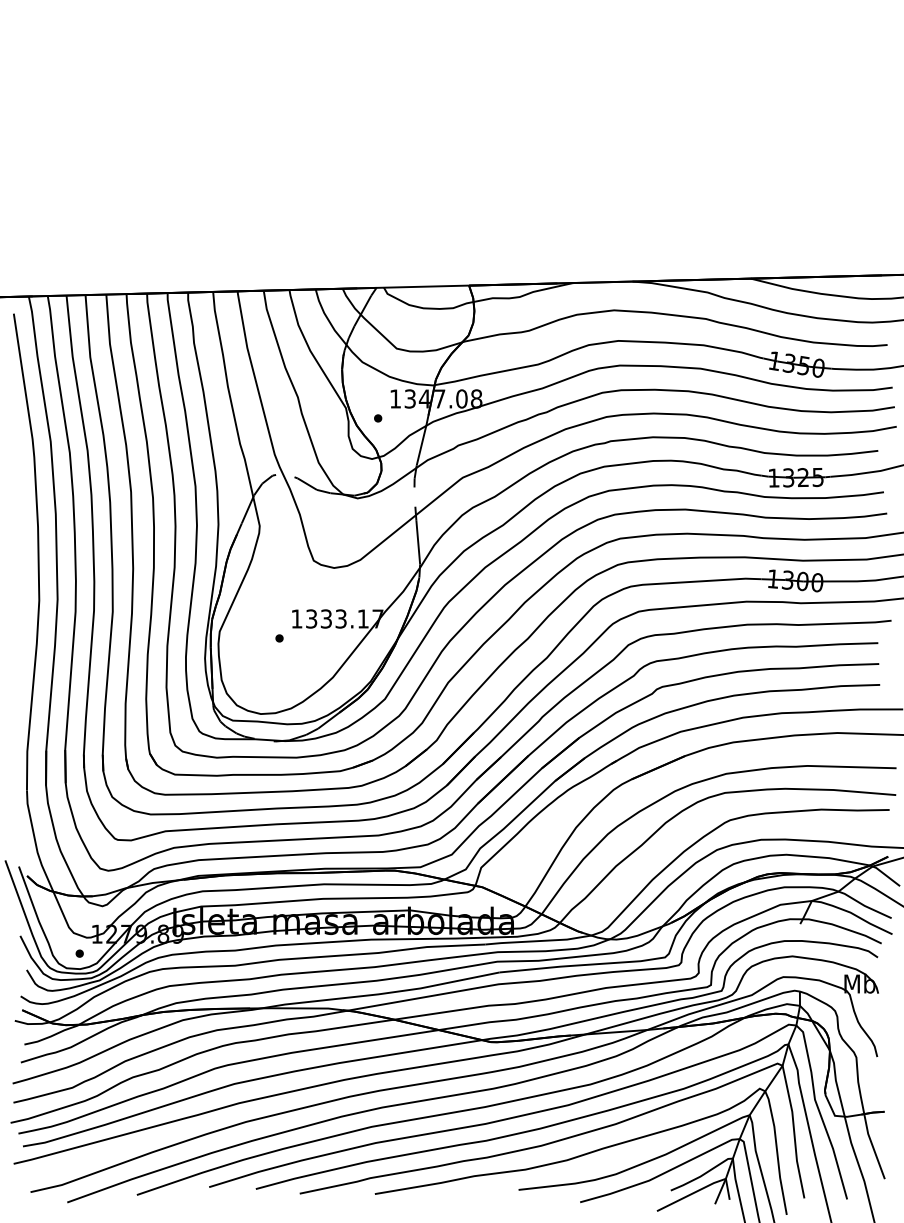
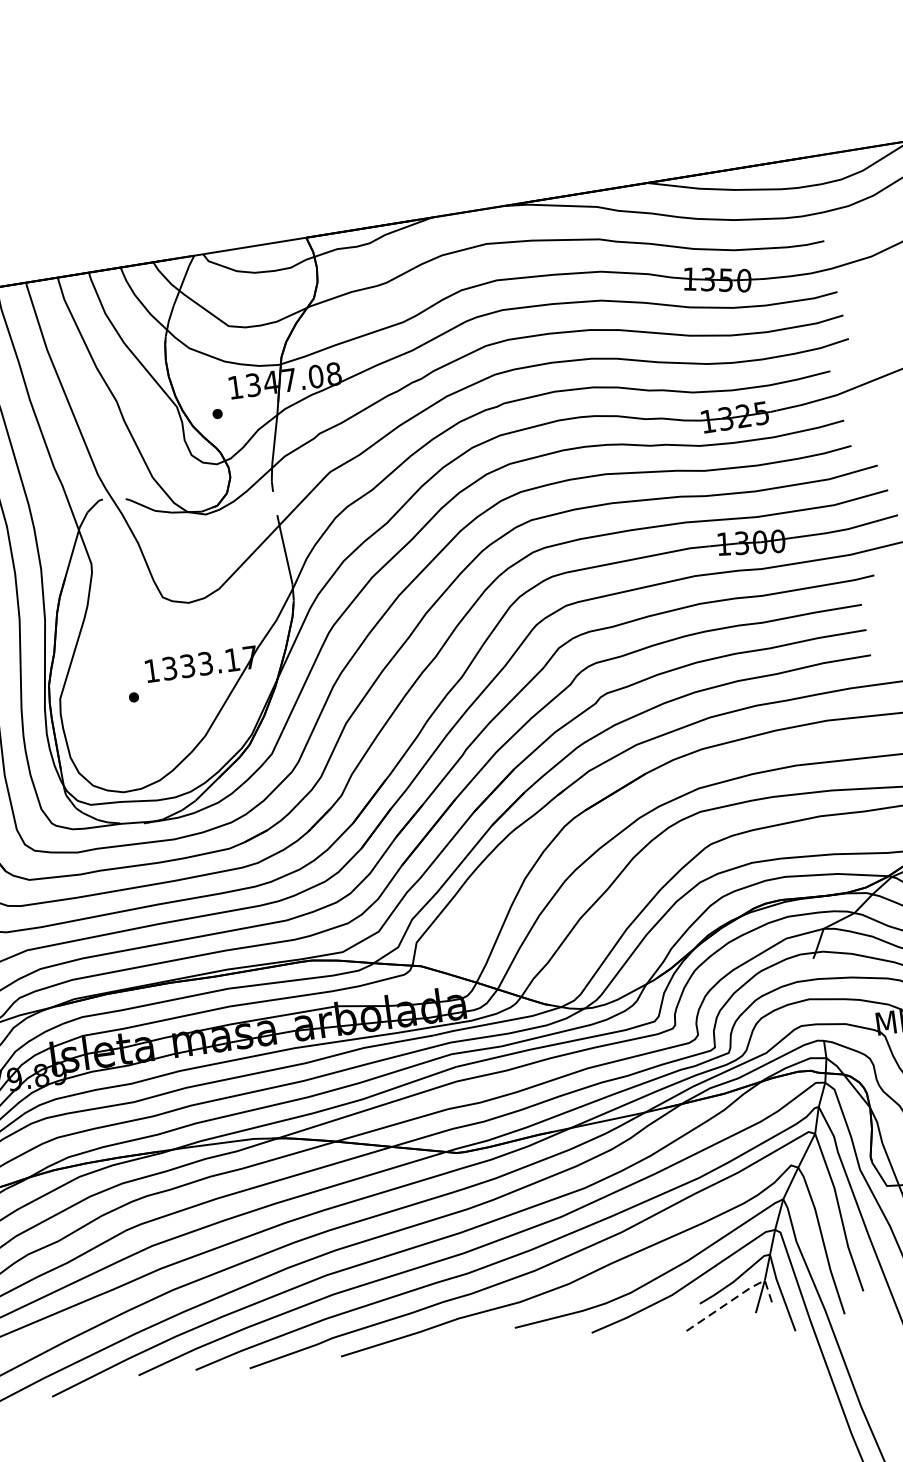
line: (702, 1188) -> (738, 1296), solid -> dashed

